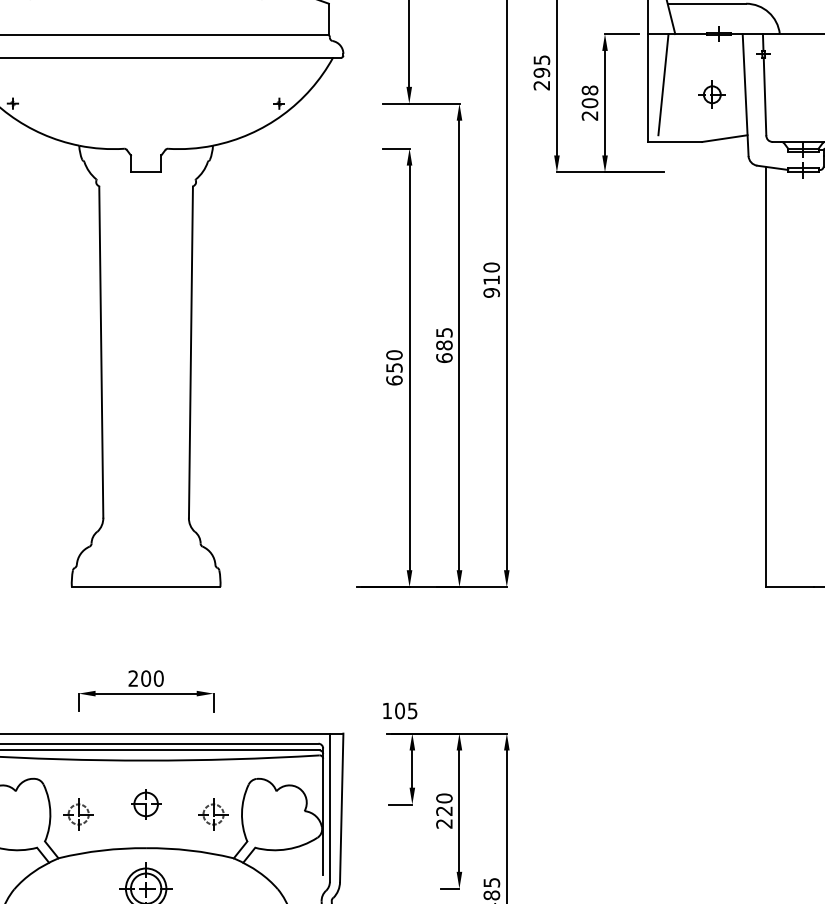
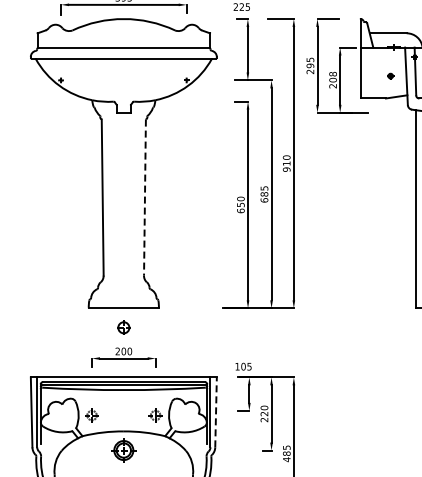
line: (662, 84) -> (367, 71), removed
part: (711, 93) -> (390, 75), size x0.6
line: (189, 354) -> (144, 198), solid -> dashed
part: (145, 803) -> (123, 327), moved
line: (342, 808) -> (216, 412), solid -> dashed

